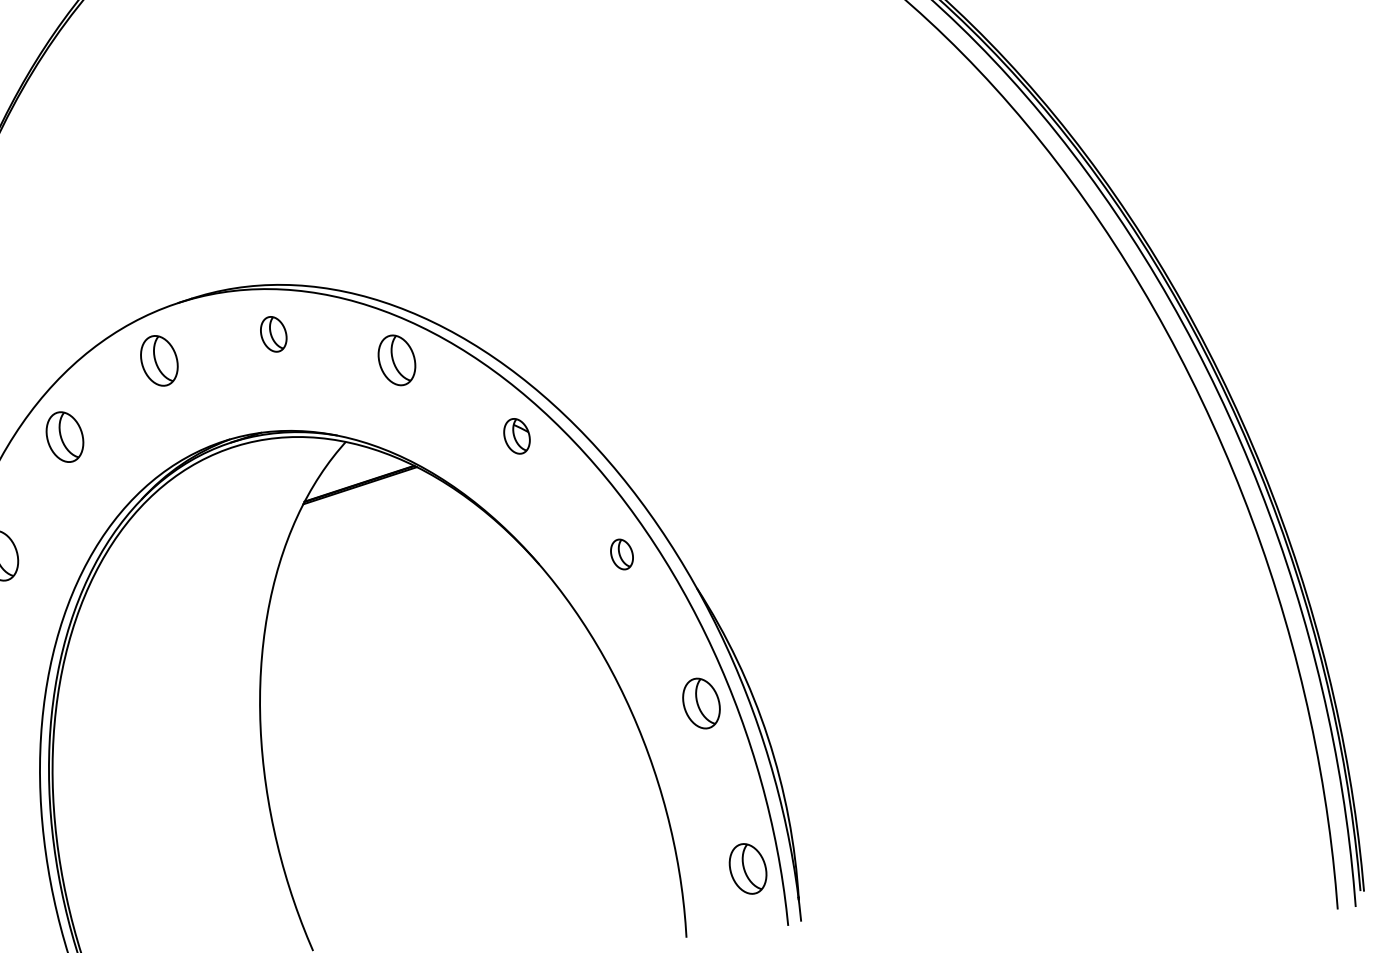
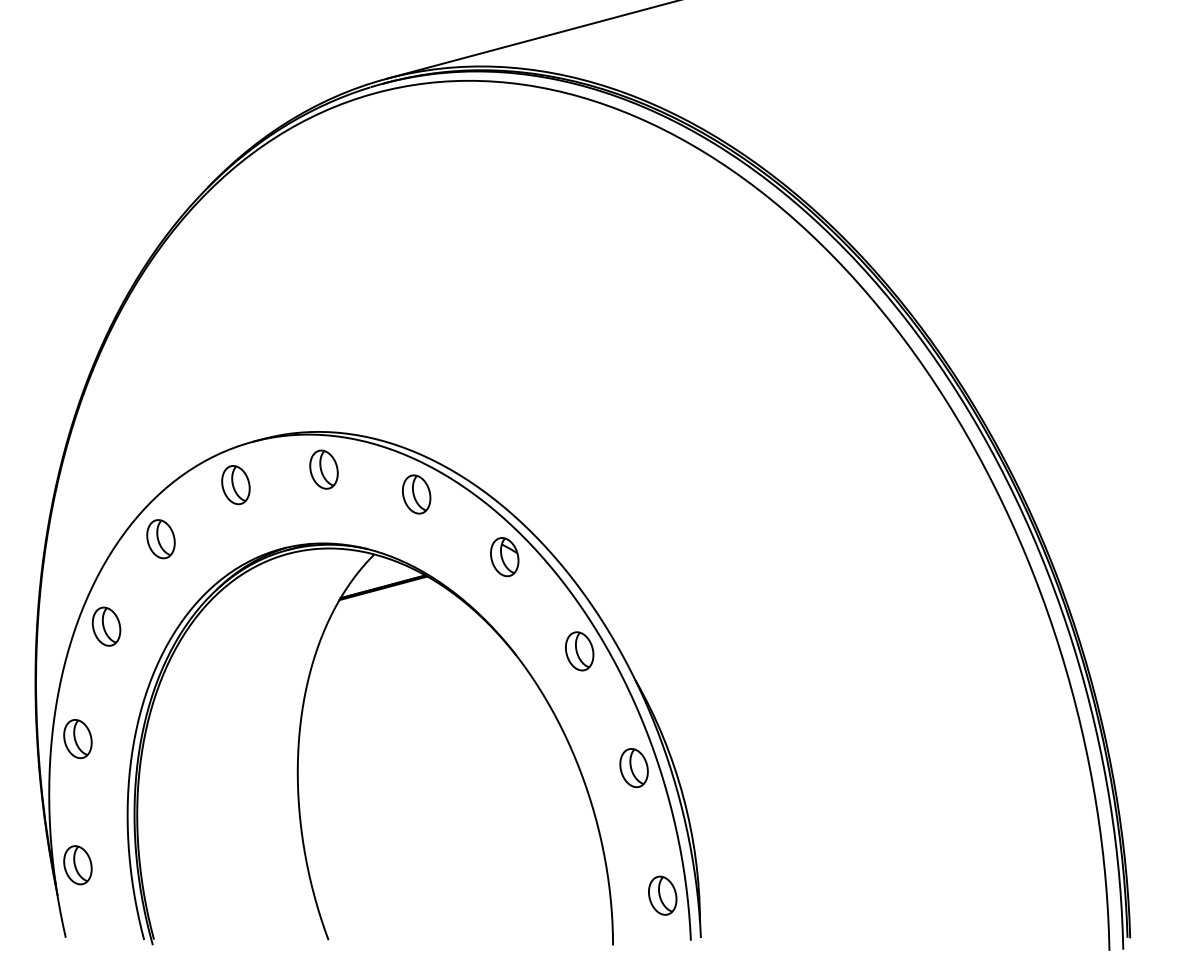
part: (273, 334) -> (323, 469), size x1.43
part: (516, 436) -> (504, 557), size x1.43
part: (621, 554) -> (579, 651), size x1.67

